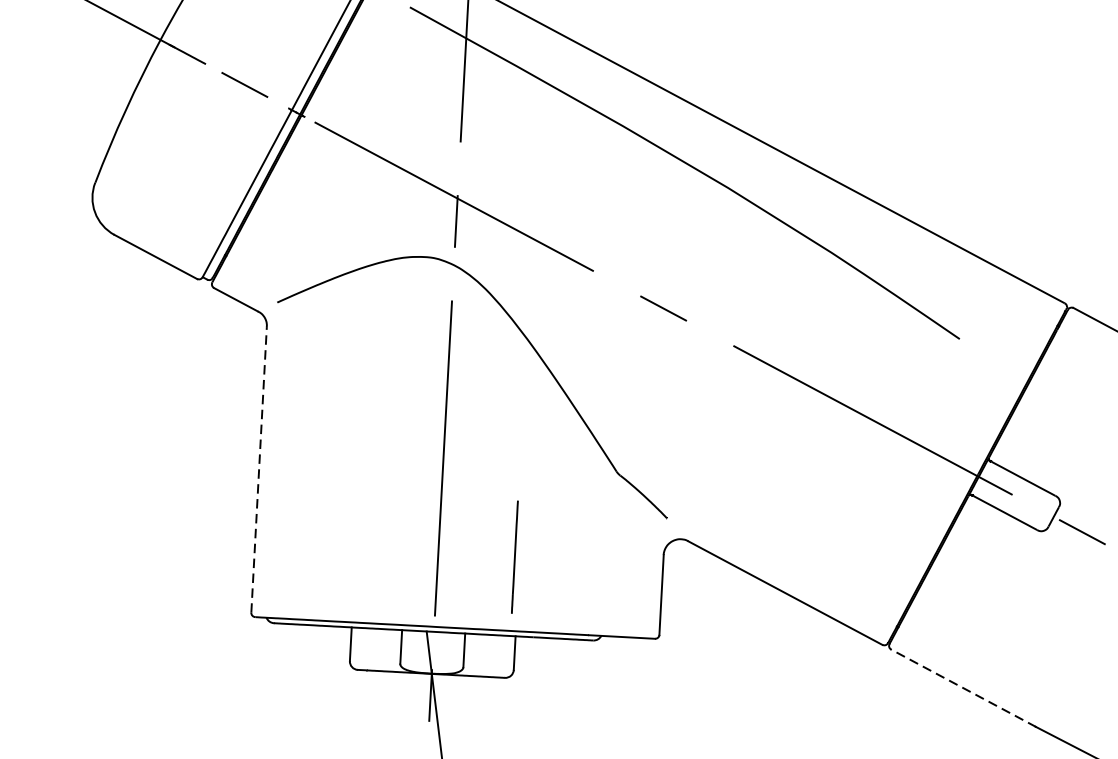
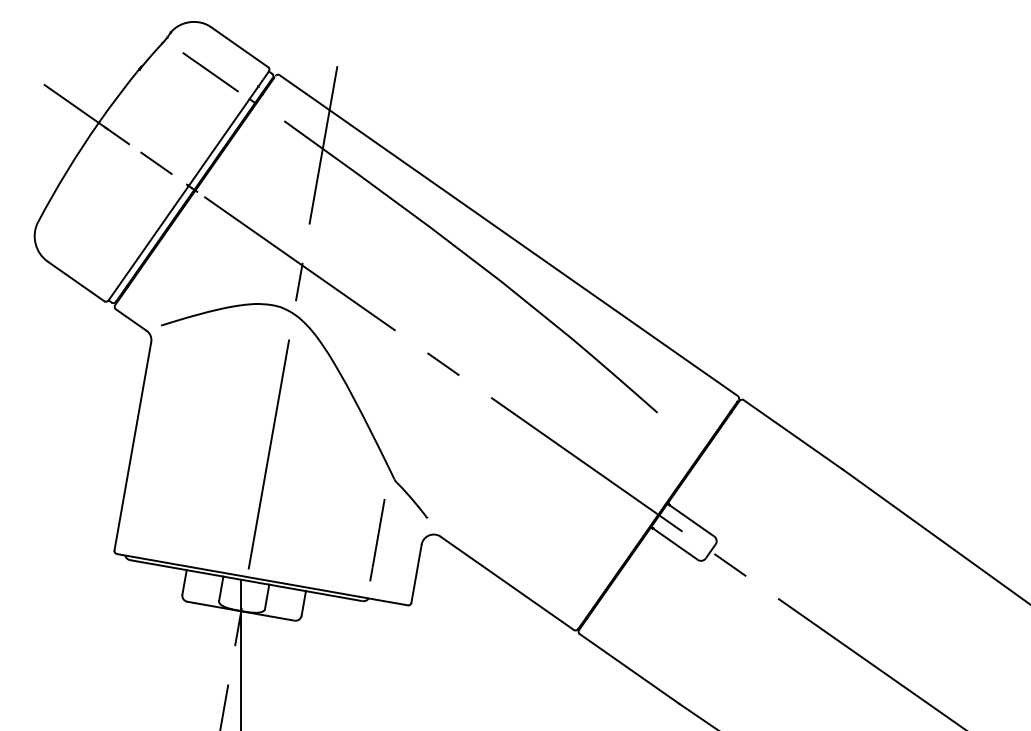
line: (258, 469) -> (132, 446), dashed -> solid
line: (515, 557) -> (377, 540), moved
line: (963, 687) -> (629, 668), dashed -> solid

